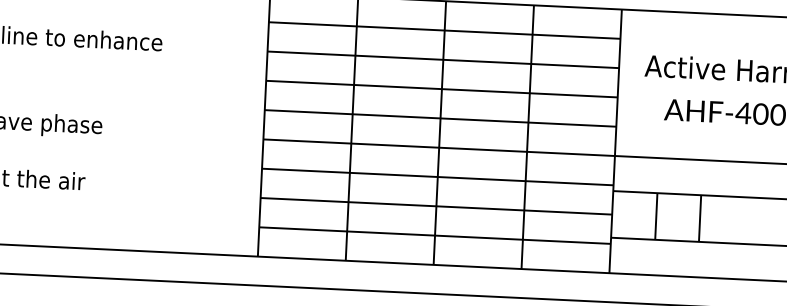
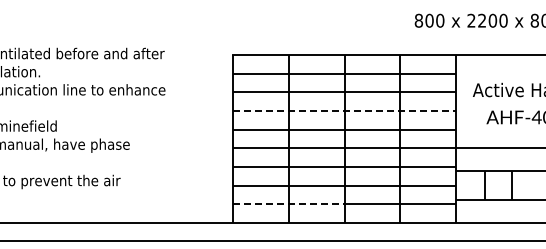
line: (441, 89) -> (344, 111), solid -> dashed
line: (347, 231) -> (288, 204), solid -> dashed

